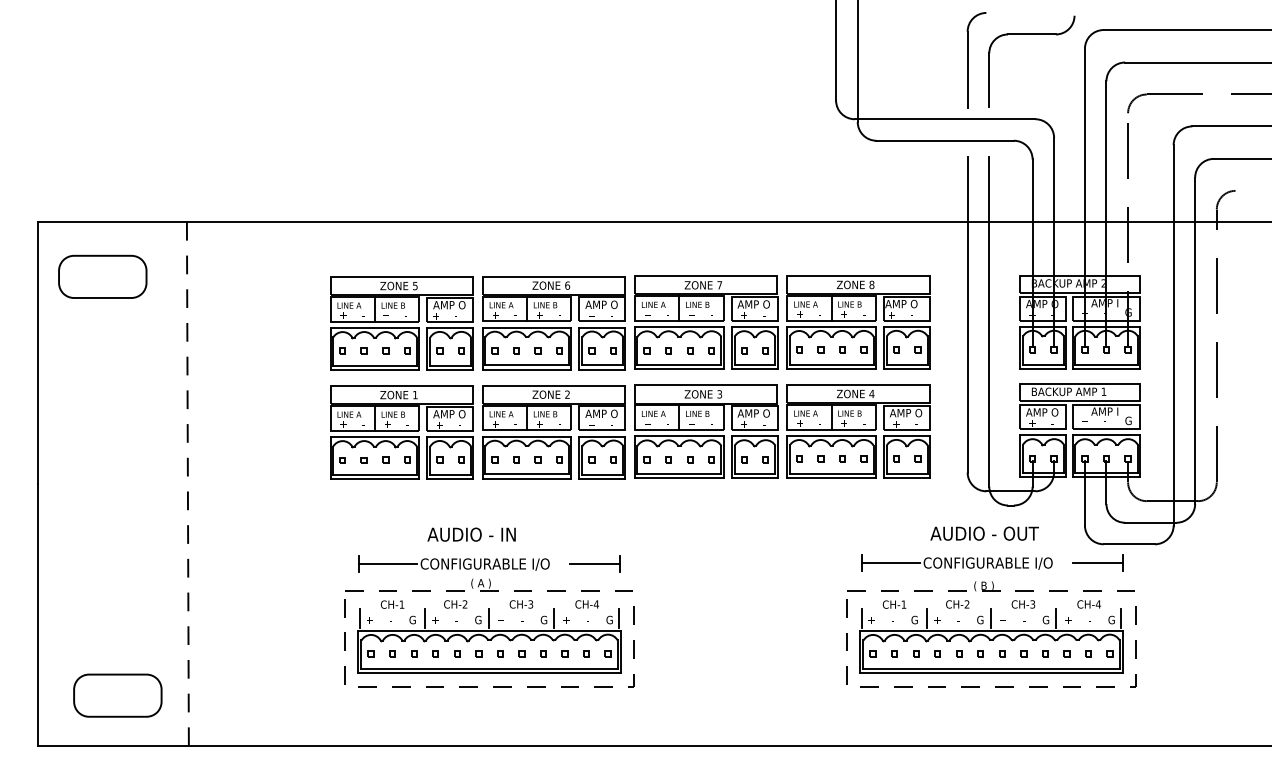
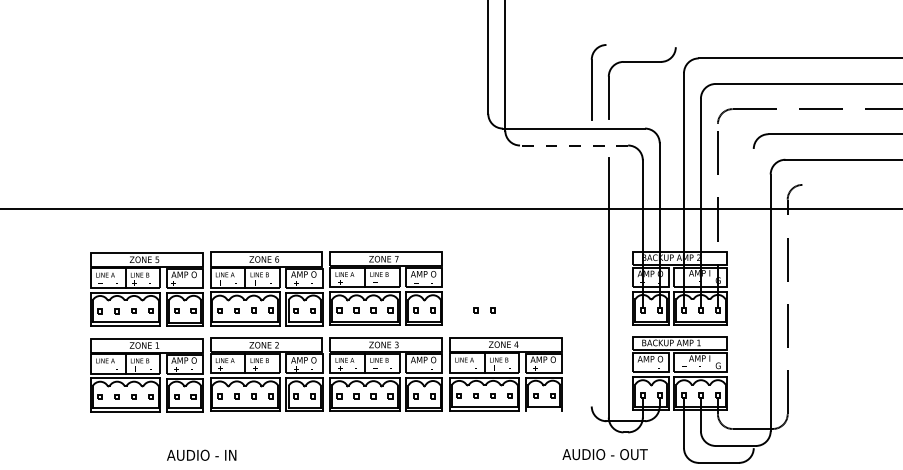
line: (945, 140) -> (574, 145), solid -> dashed
line: (967, 314) -> (591, 282), removed
part: (858, 322) -> (505, 288), removed
line: (1173, 335) -> (753, 298), removed
line: (906, 478) -> (543, 411), removed

